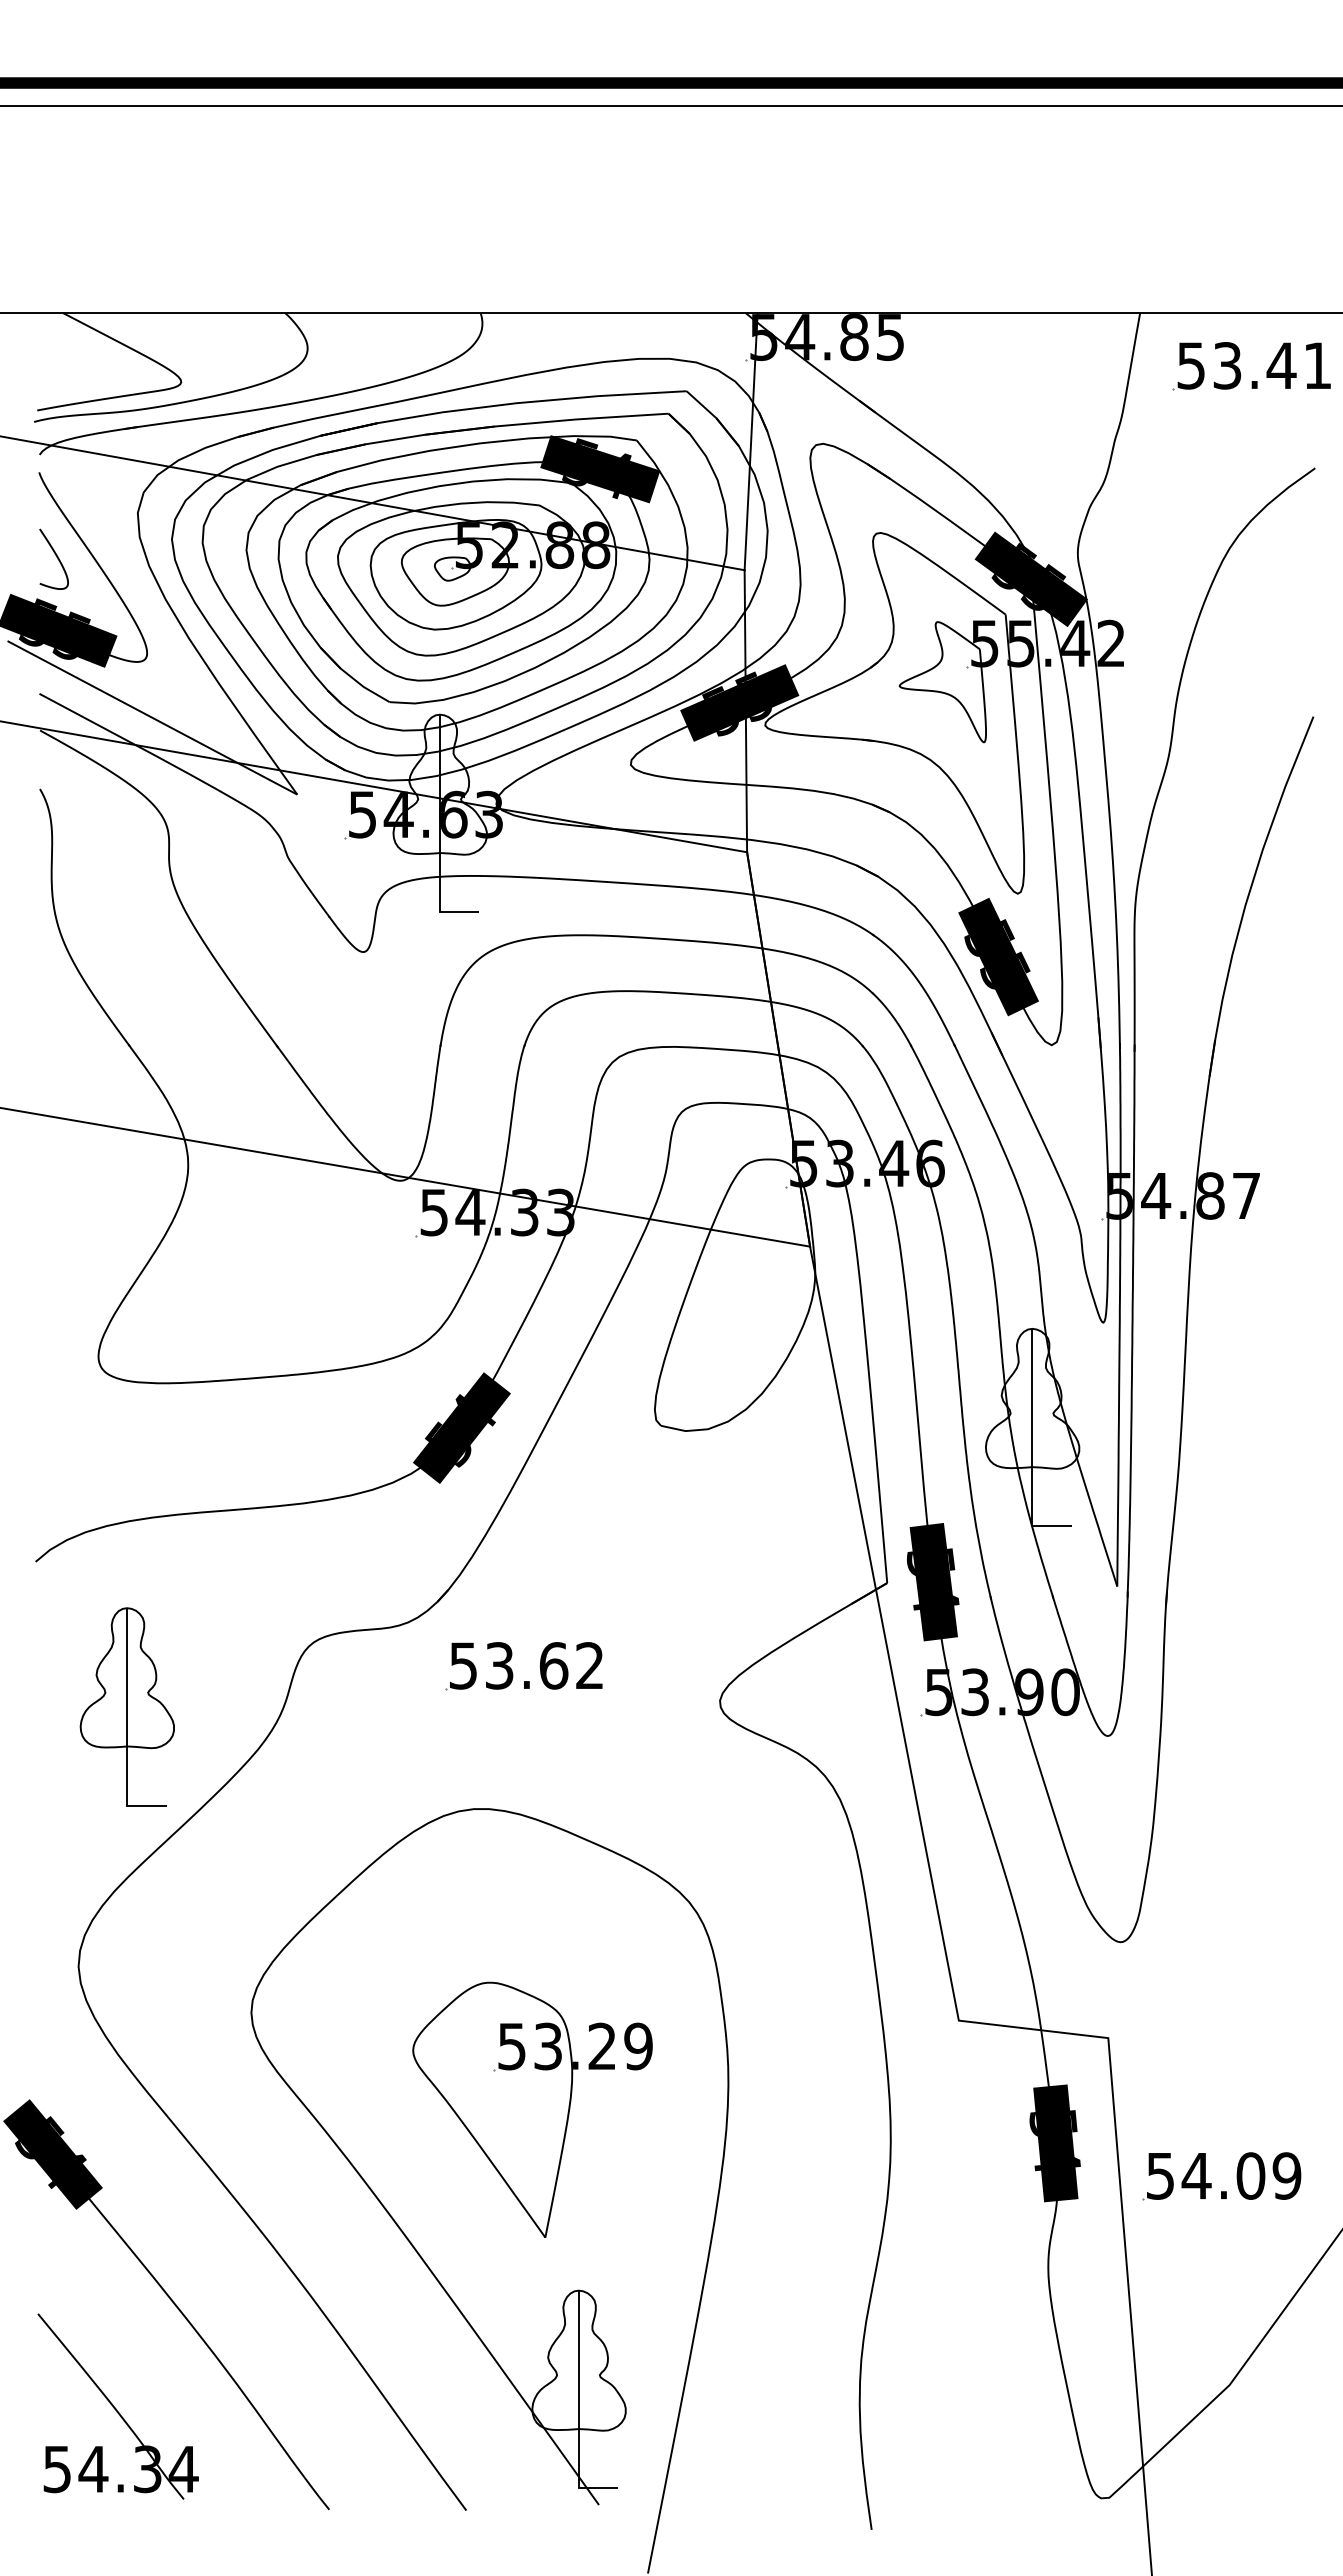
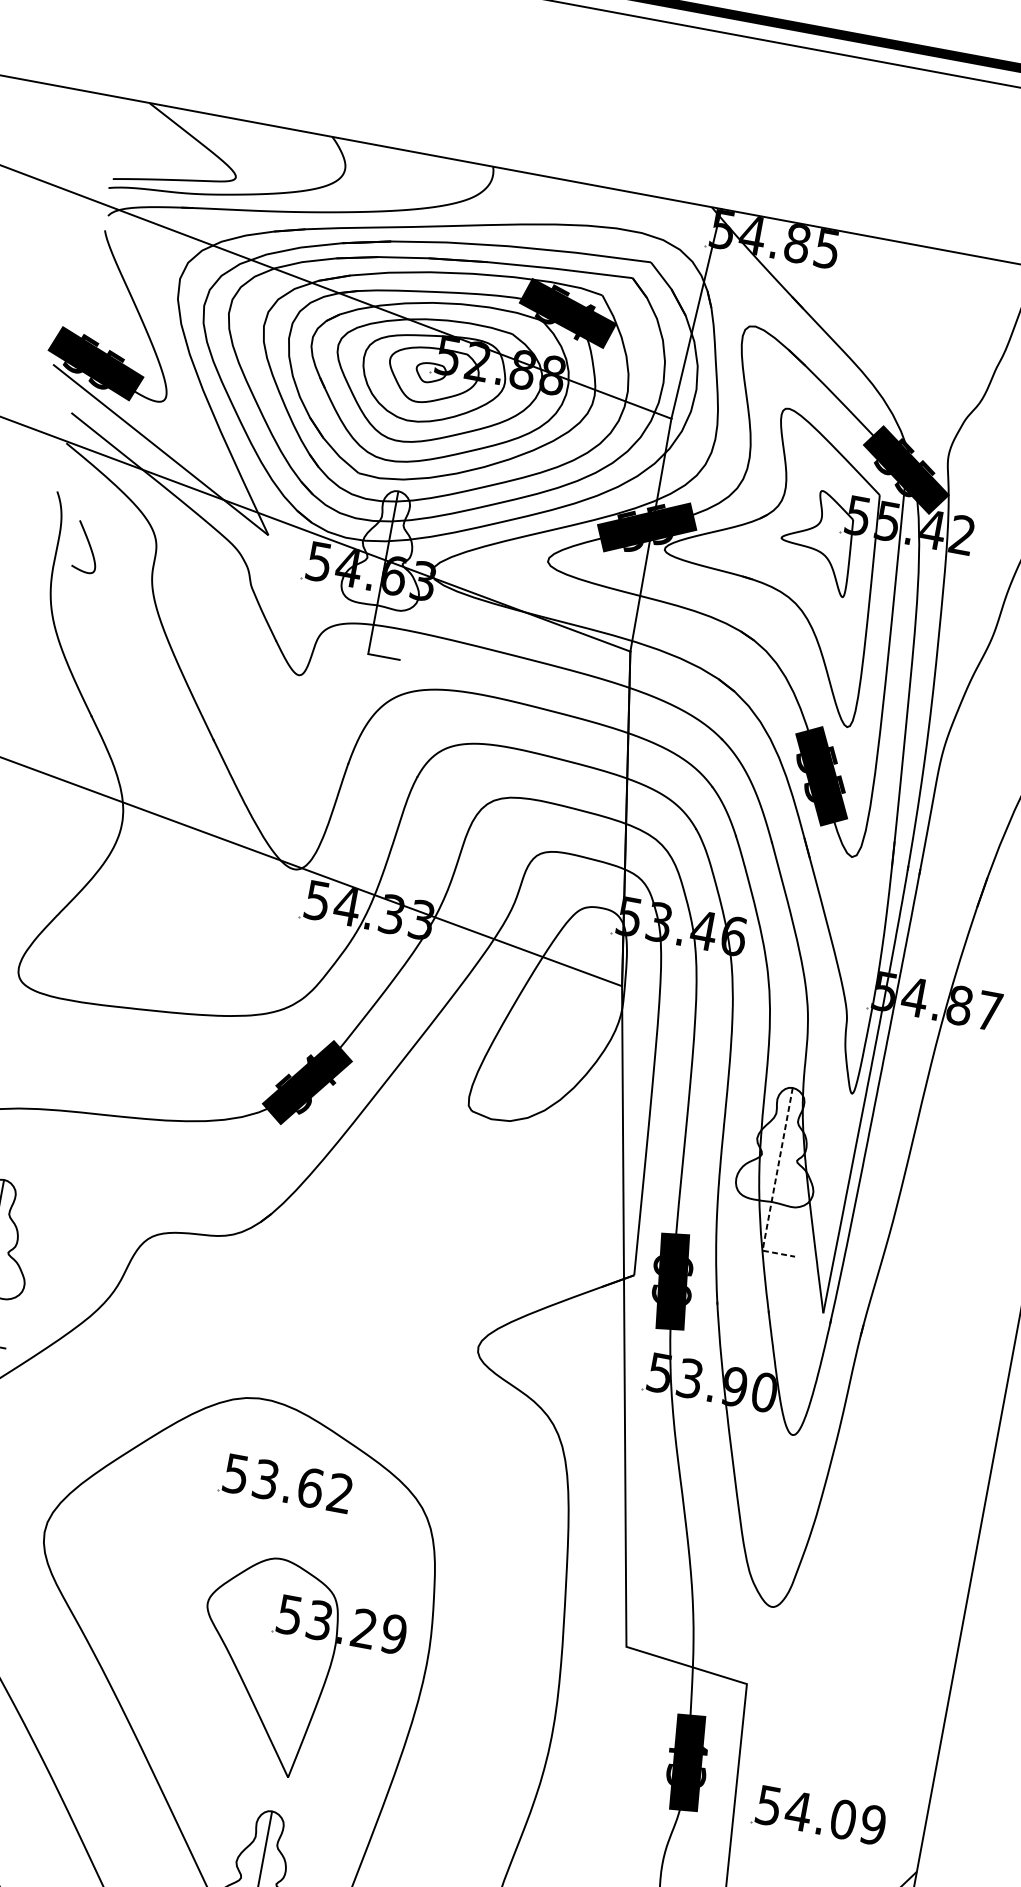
curve: (56, 557) -> (89, 546), moved
line: (1032, 1448) -> (774, 1186), solid -> dashed
text: (933, 1579) -> (672, 1279), 54 -> 69
part: (512, 1670) -> (275, 1485), moved
part: (532, 2109) -> (297, 1670), moved
text: (1054, 2141) -> (686, 1761), 54 -> 43

